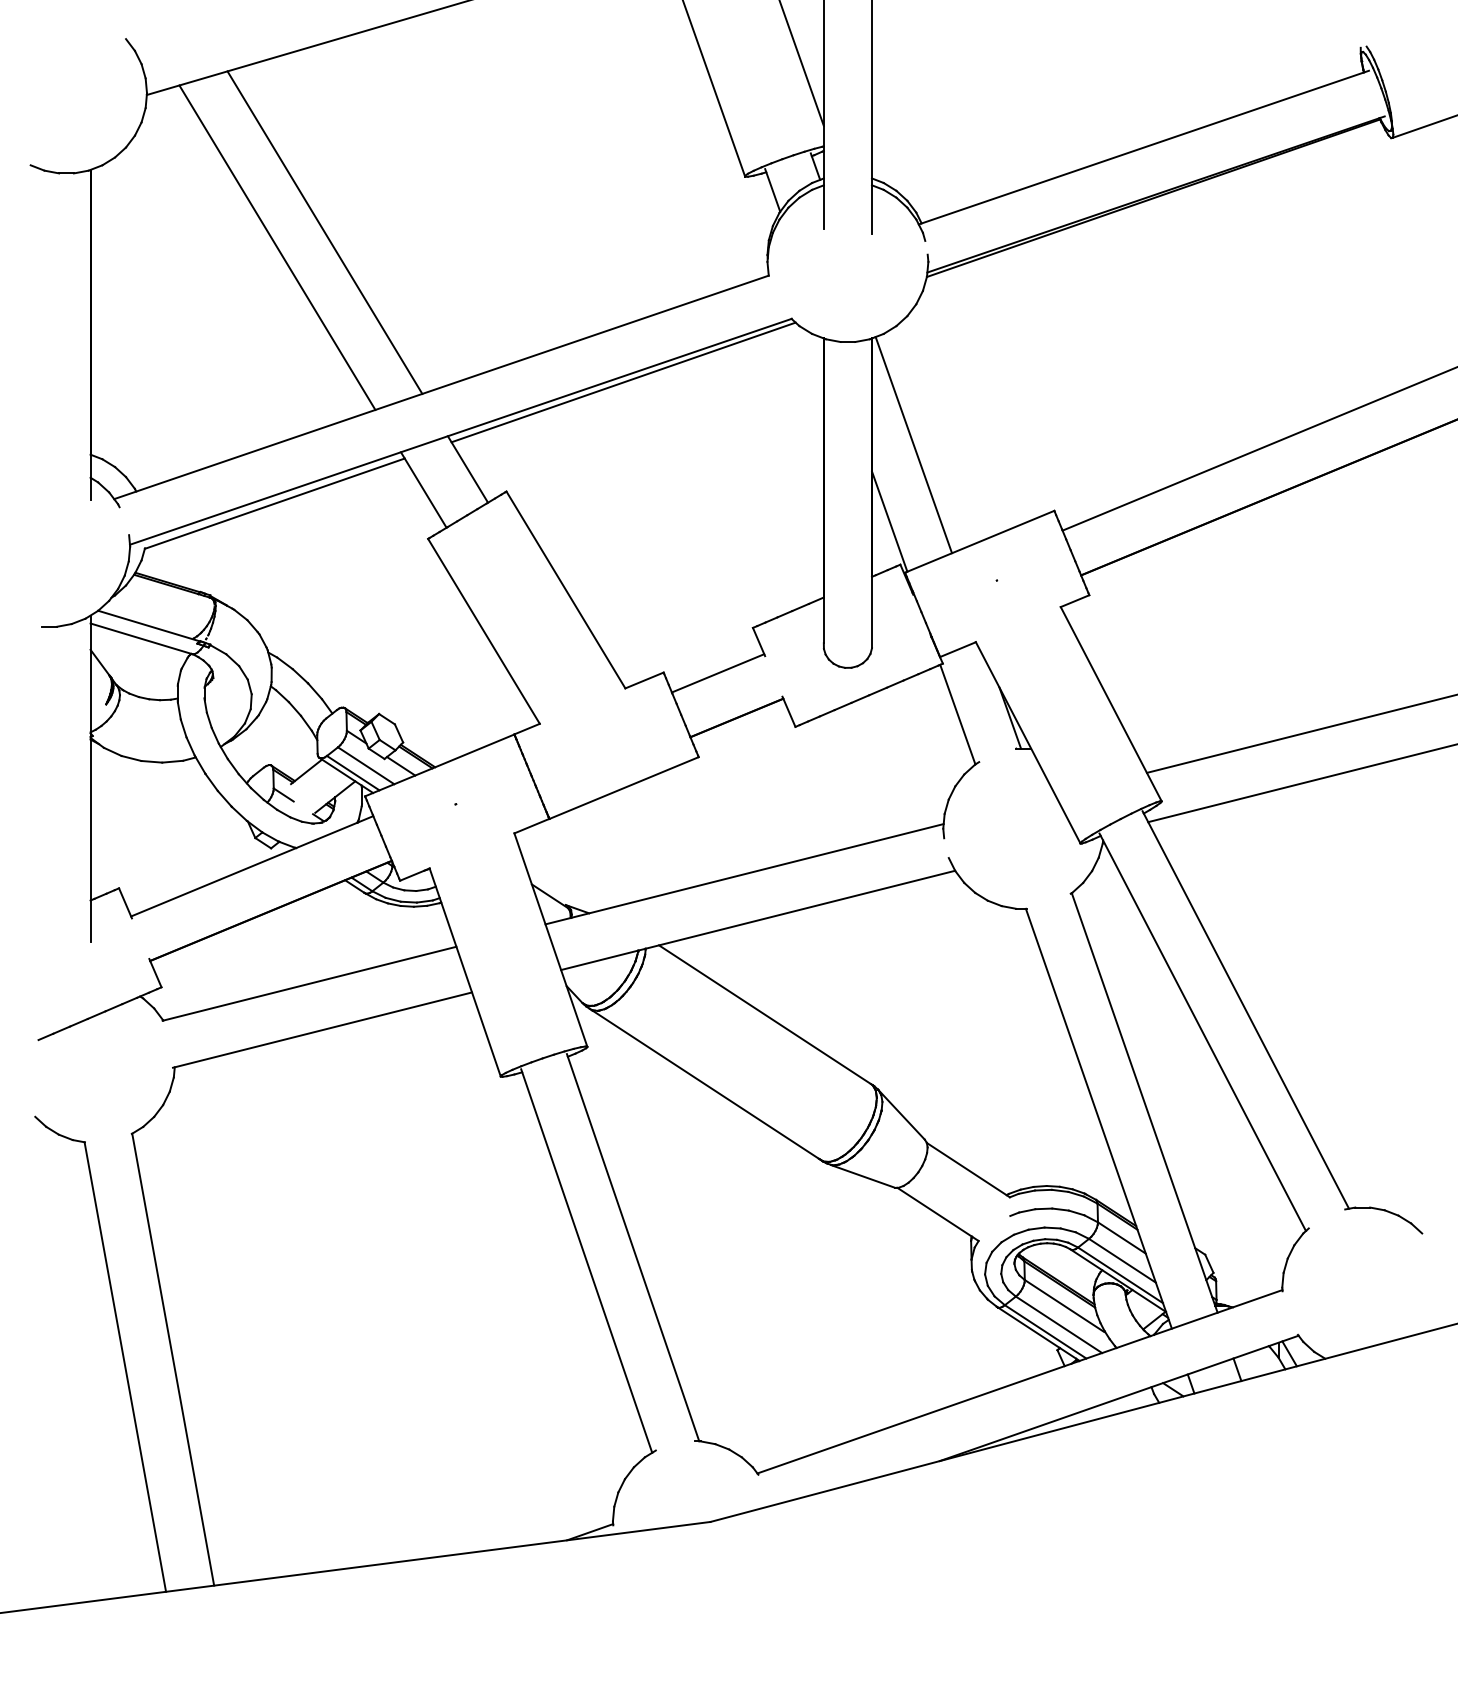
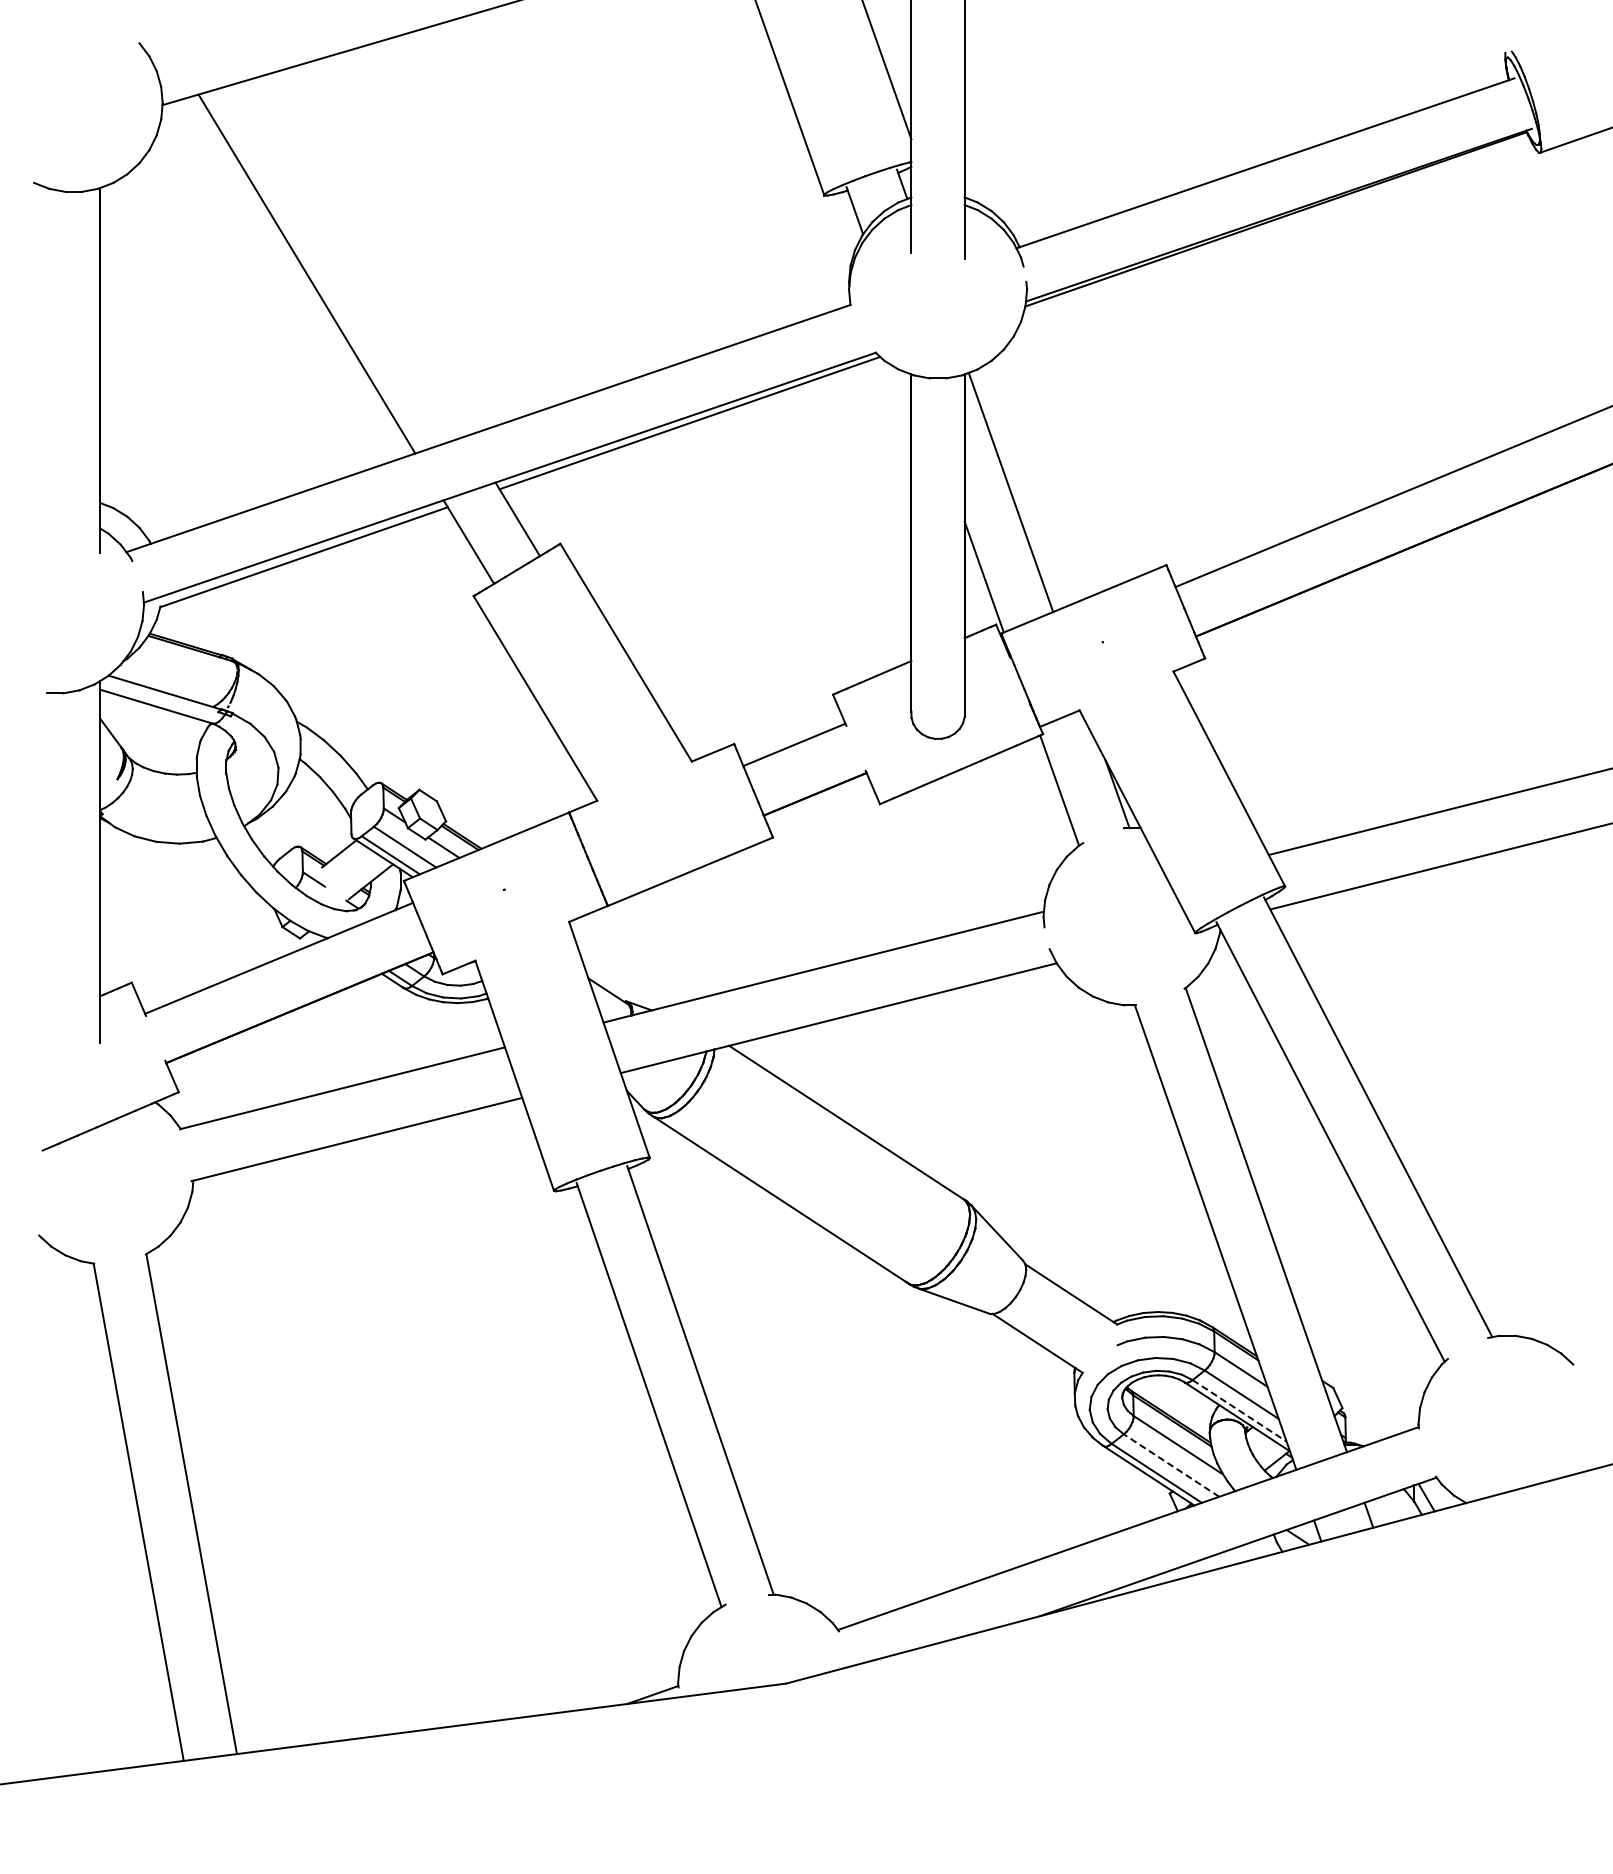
line: (324, 232) -> (359, 257), removed
line: (1121, 1275) -> (1240, 1411), solid -> dashed
line: (1058, 1324) -> (1171, 1465), solid -> dashed

